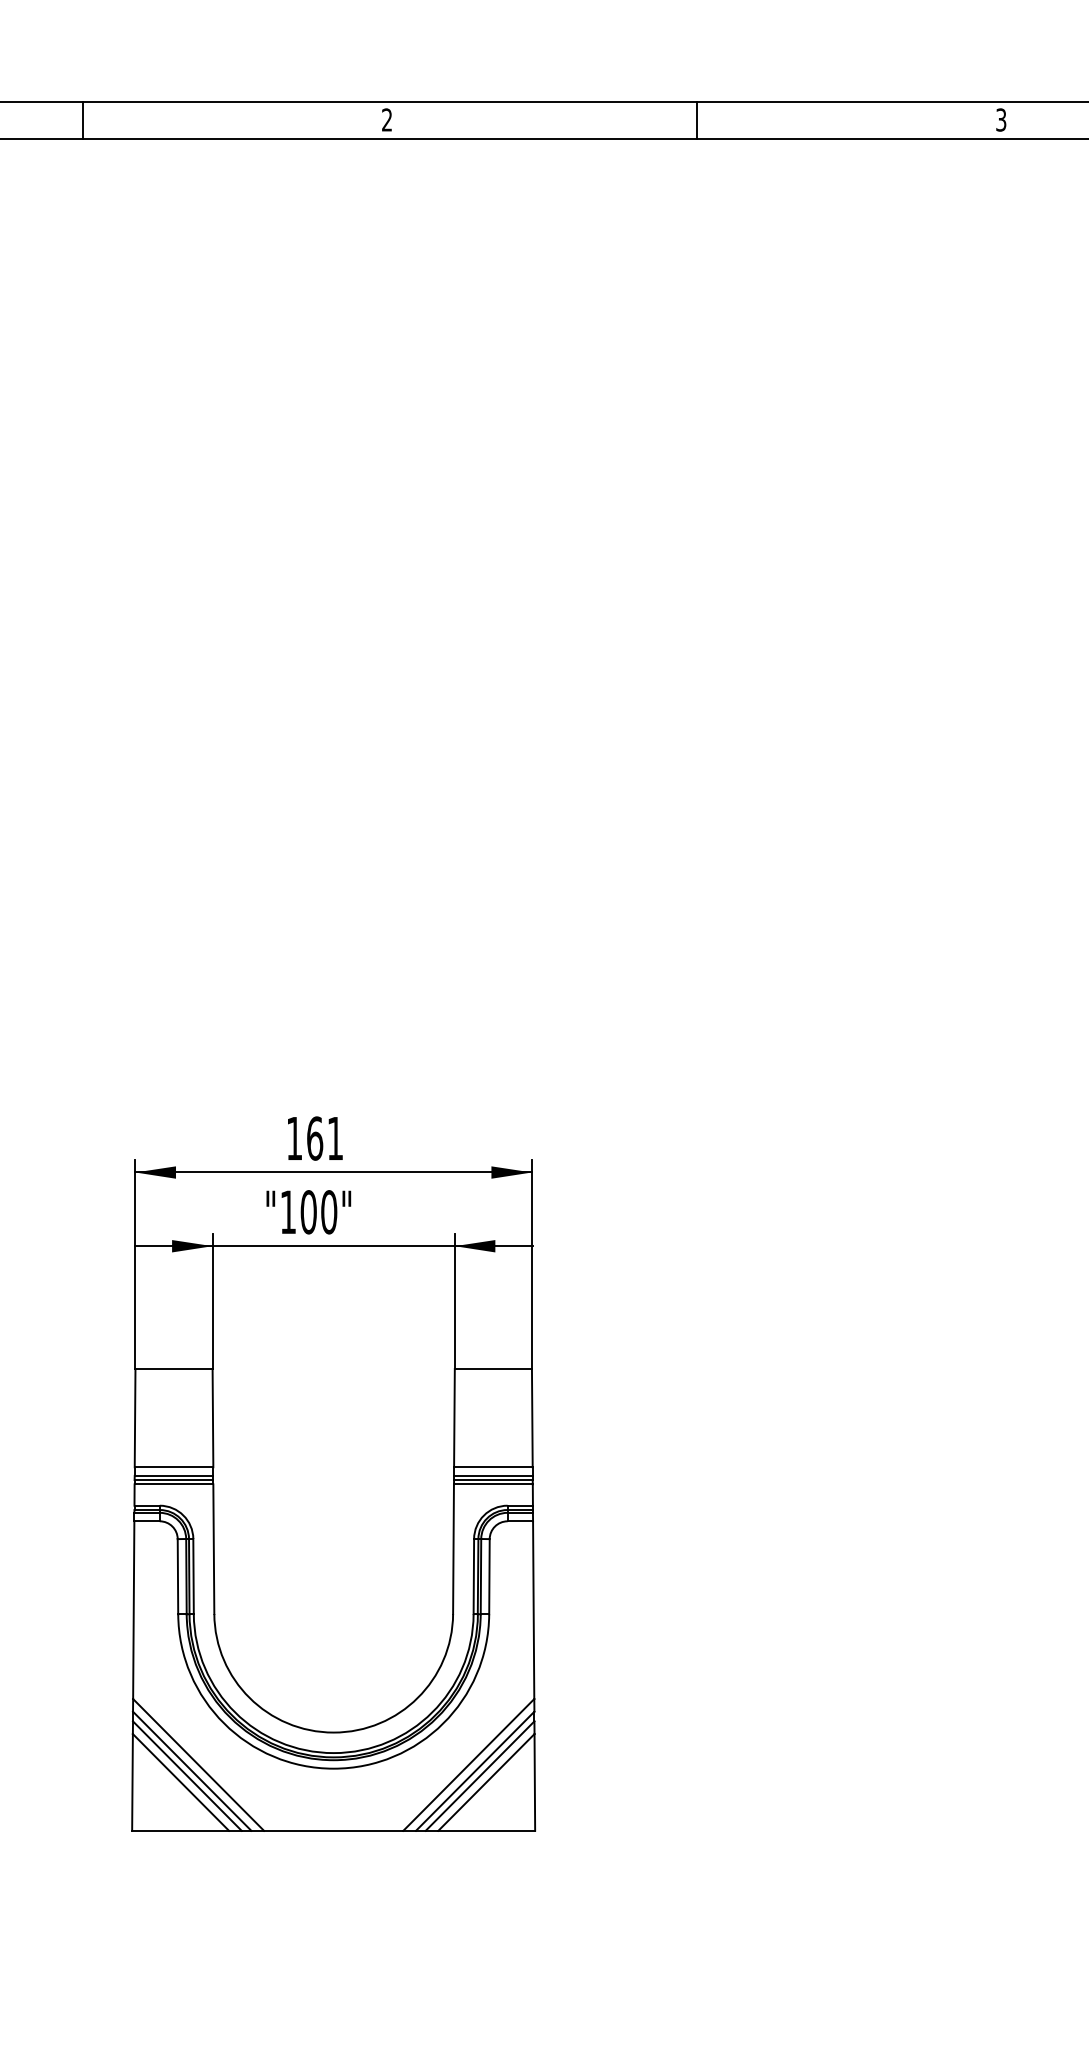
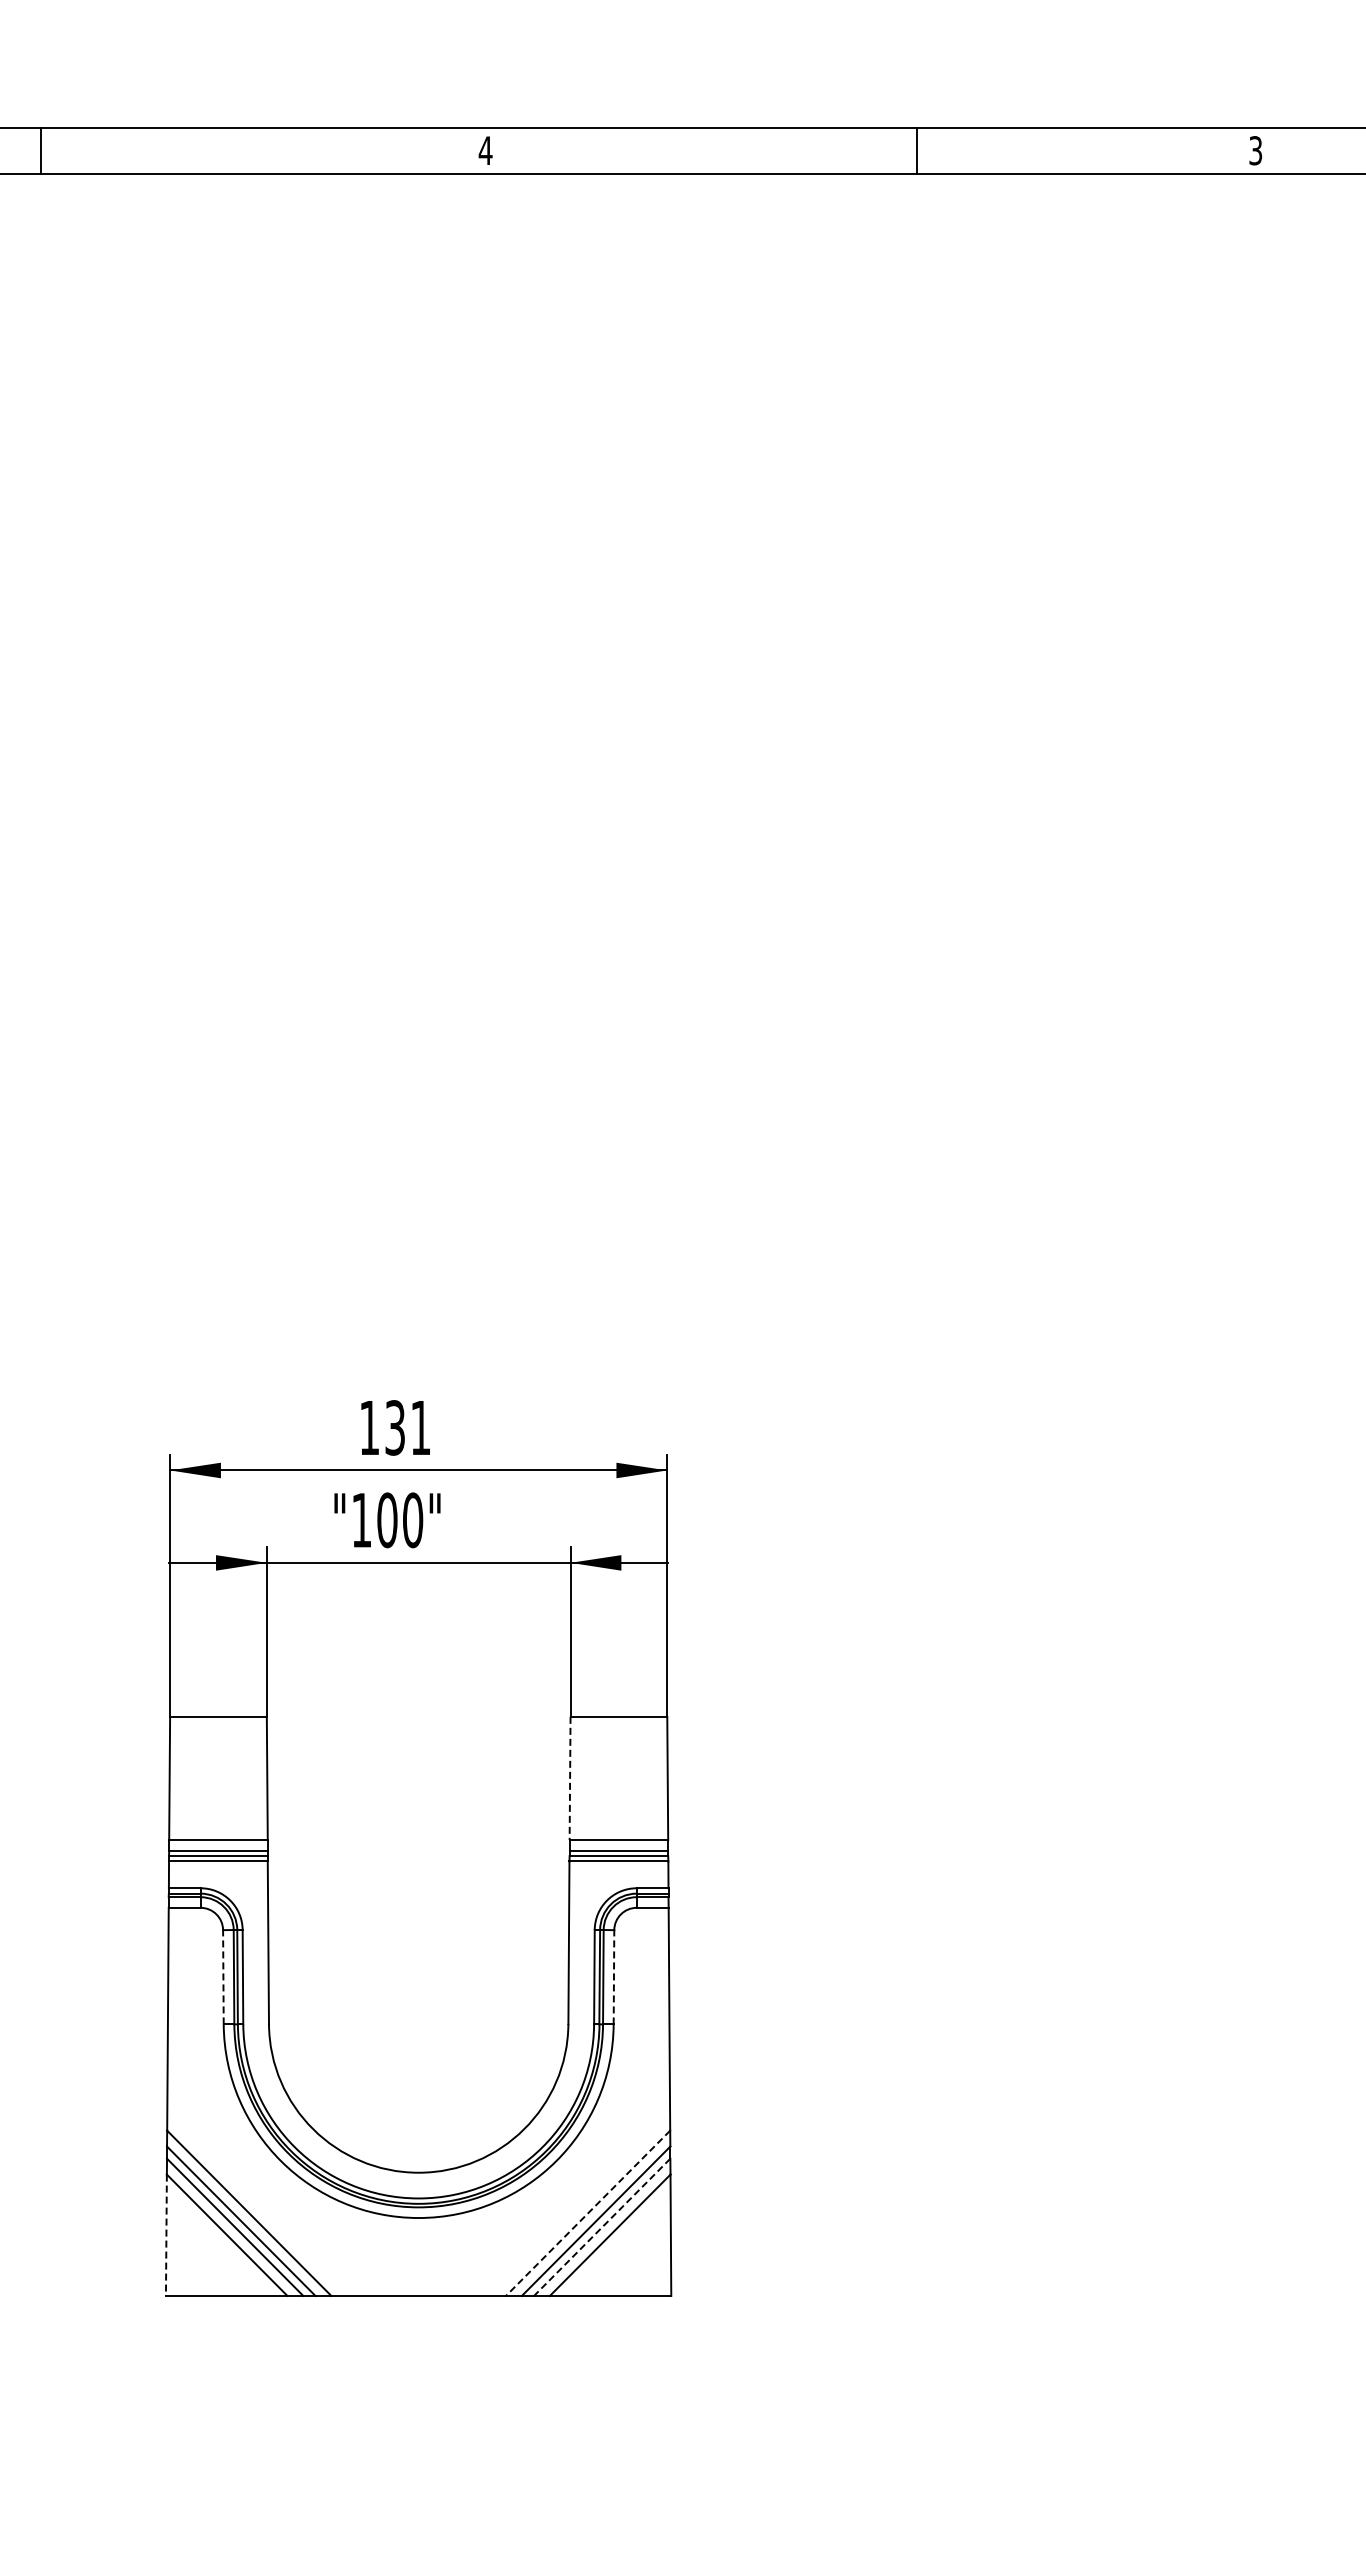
text: (386, 119) -> (485, 150), 2 -> 4
line: (83, 120) -> (40, 151), moved
line: (697, 120) -> (916, 151), moved
text: (315, 1138) -> (395, 1427), 161 -> 131
line: (454, 1418) -> (570, 1778), solid -> dashed
line: (178, 1576) -> (223, 1976), solid -> dashed
line: (489, 1576) -> (613, 1976), solid -> dashed
line: (468, 1765) -> (587, 2213), solid -> dashed
line: (480, 1776) -> (602, 2227), solid -> dashed
line: (132, 1782) -> (166, 2235), solid -> dashed

